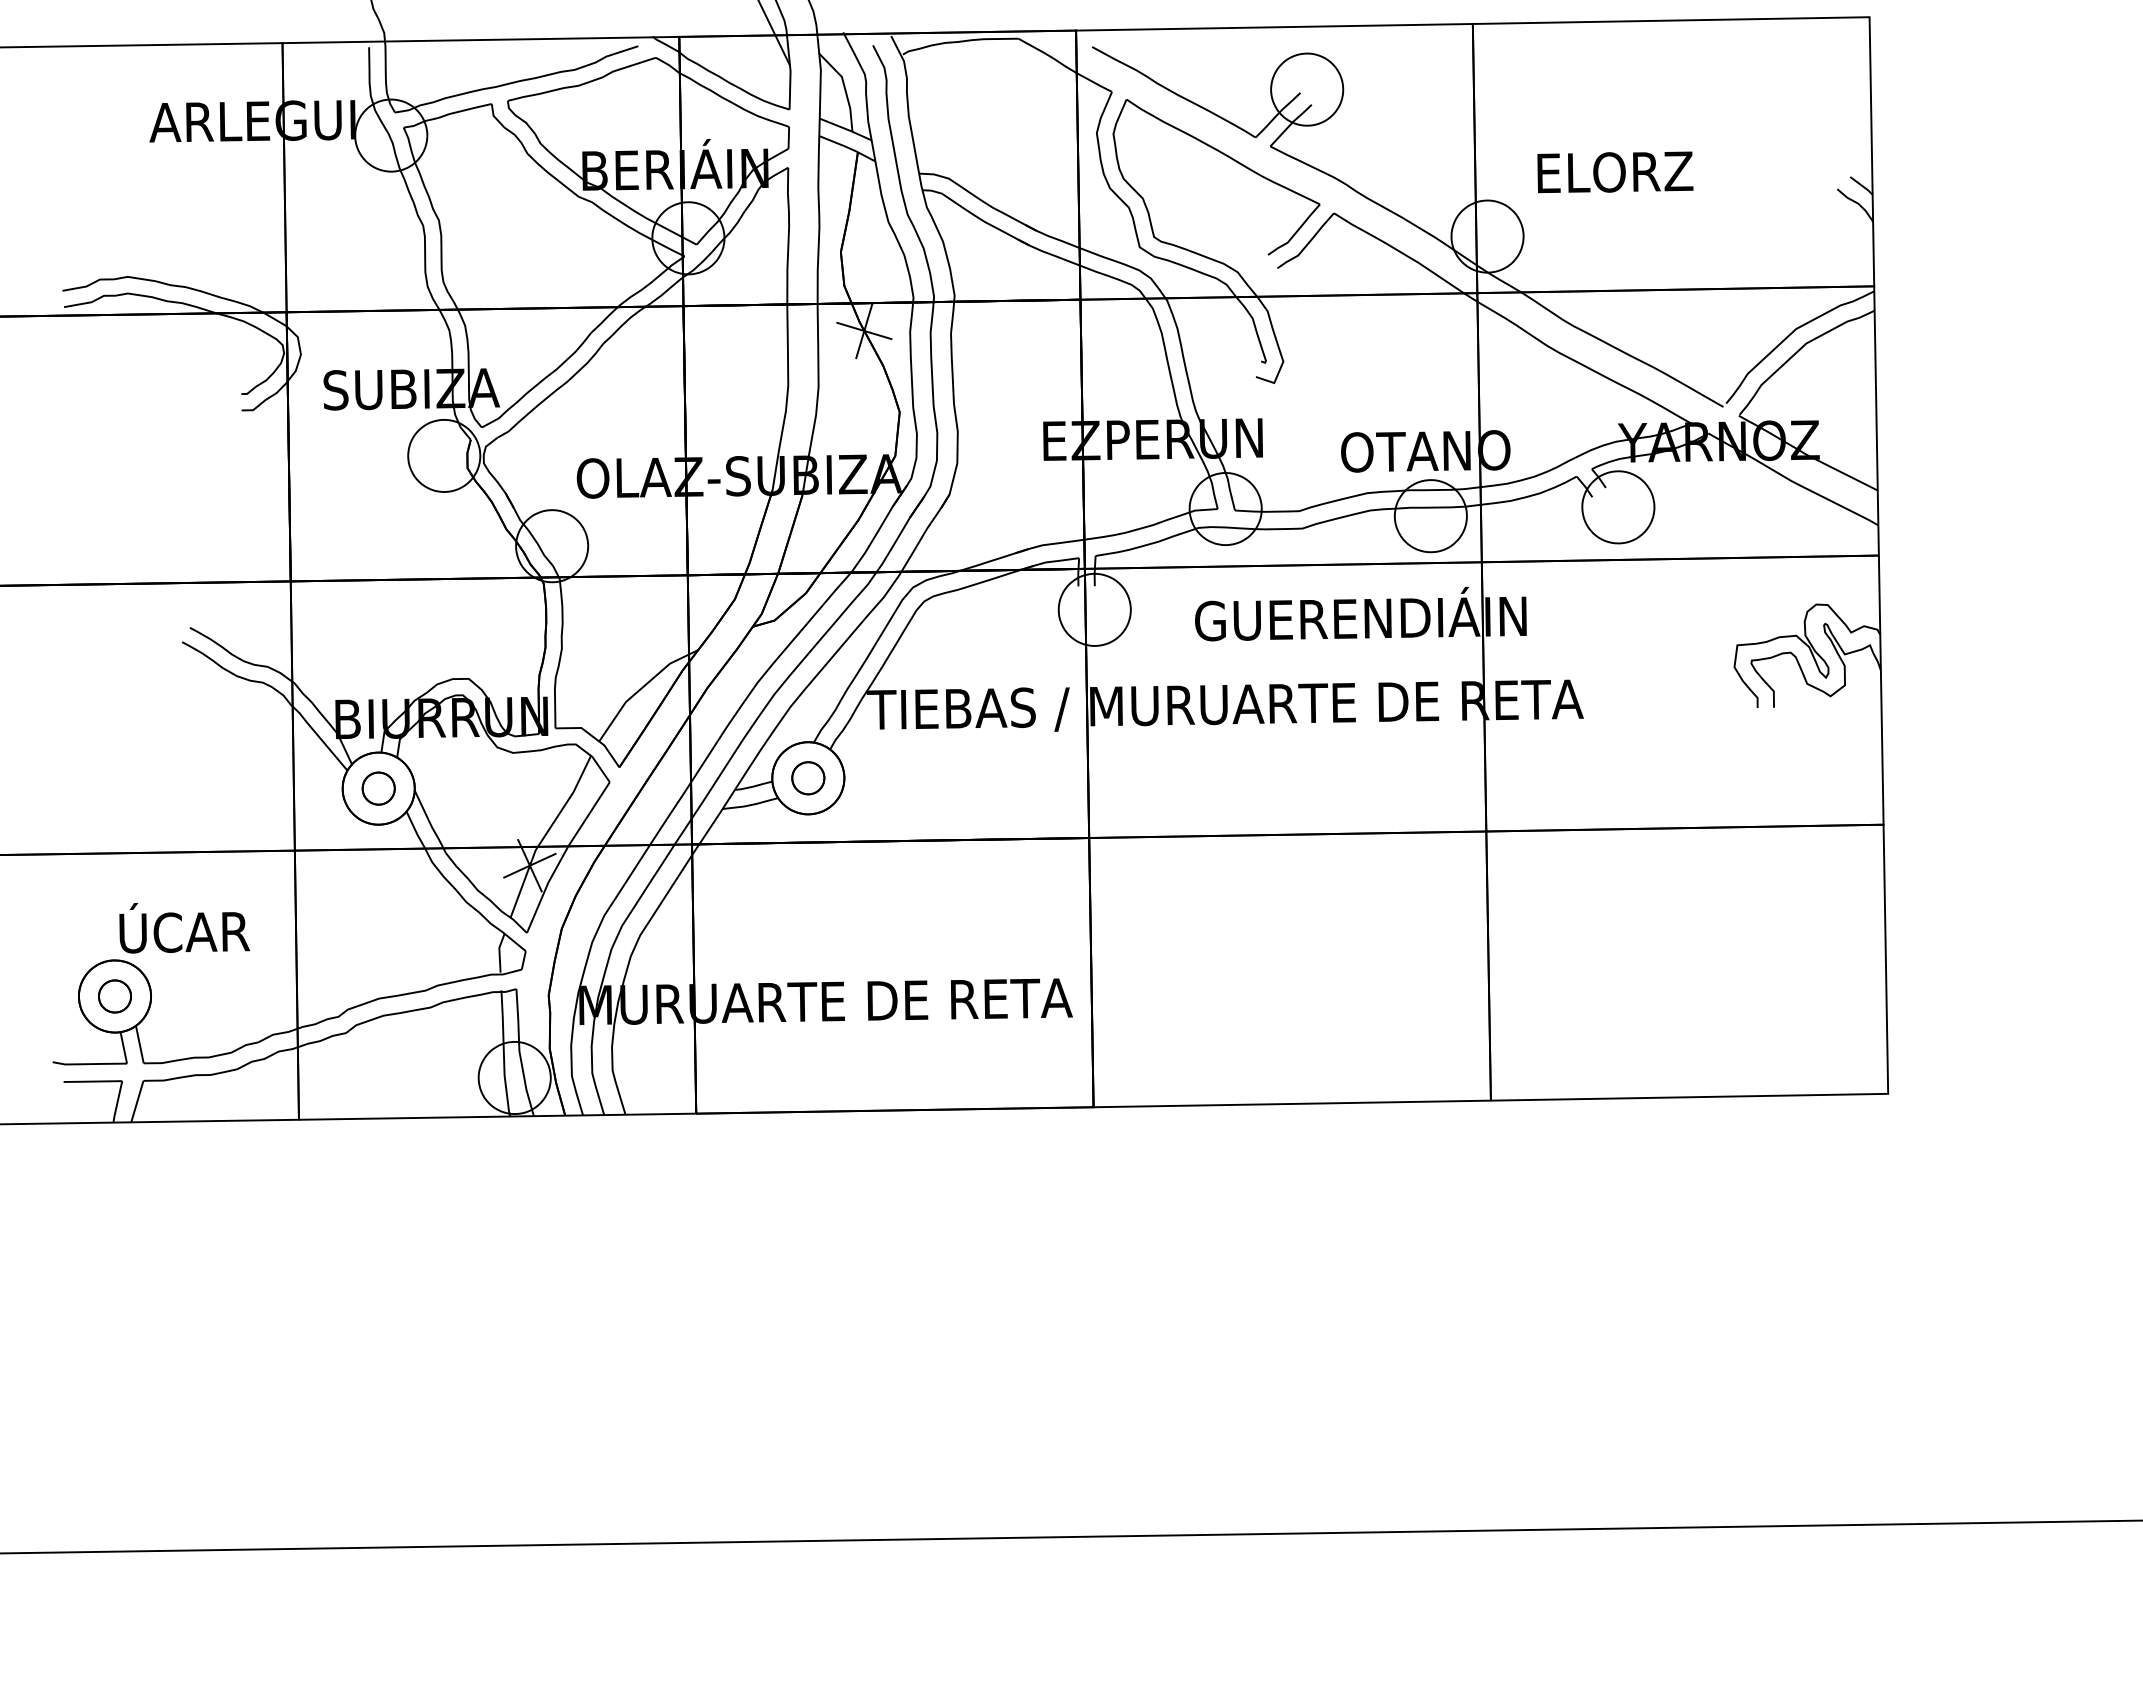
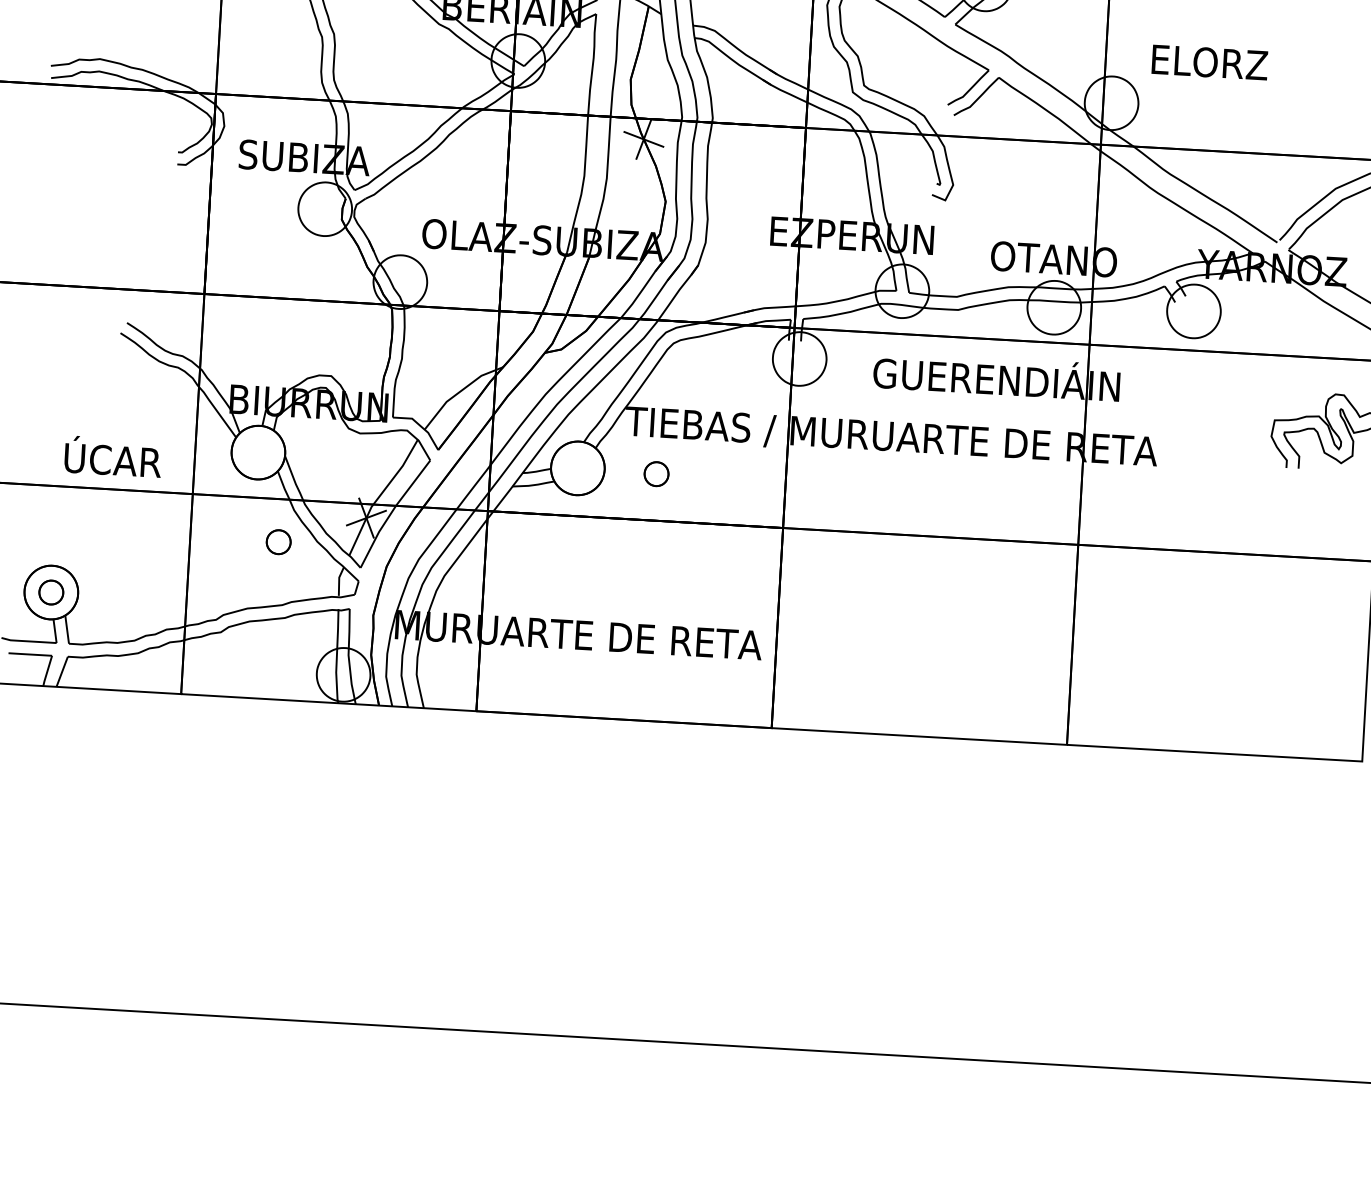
part: (808, 778) -> (656, 474), moved
part: (378, 788) -> (278, 542), moved
text: (184, 928) -> (113, 457), moved

